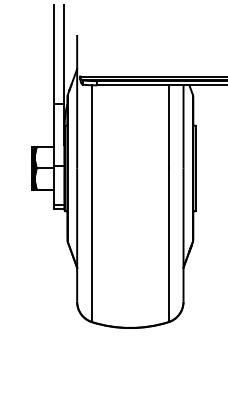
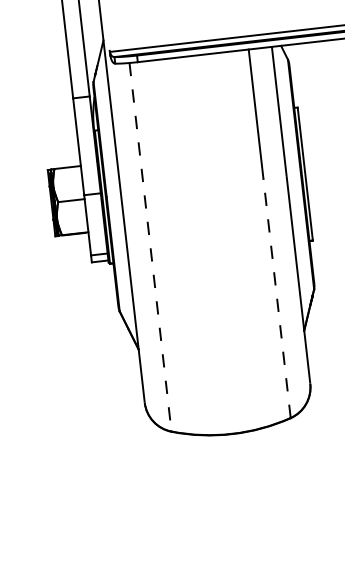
line: (92, 204) -> (151, 248), solid -> dashed
line: (168, 245) -> (276, 298), solid -> dashed

